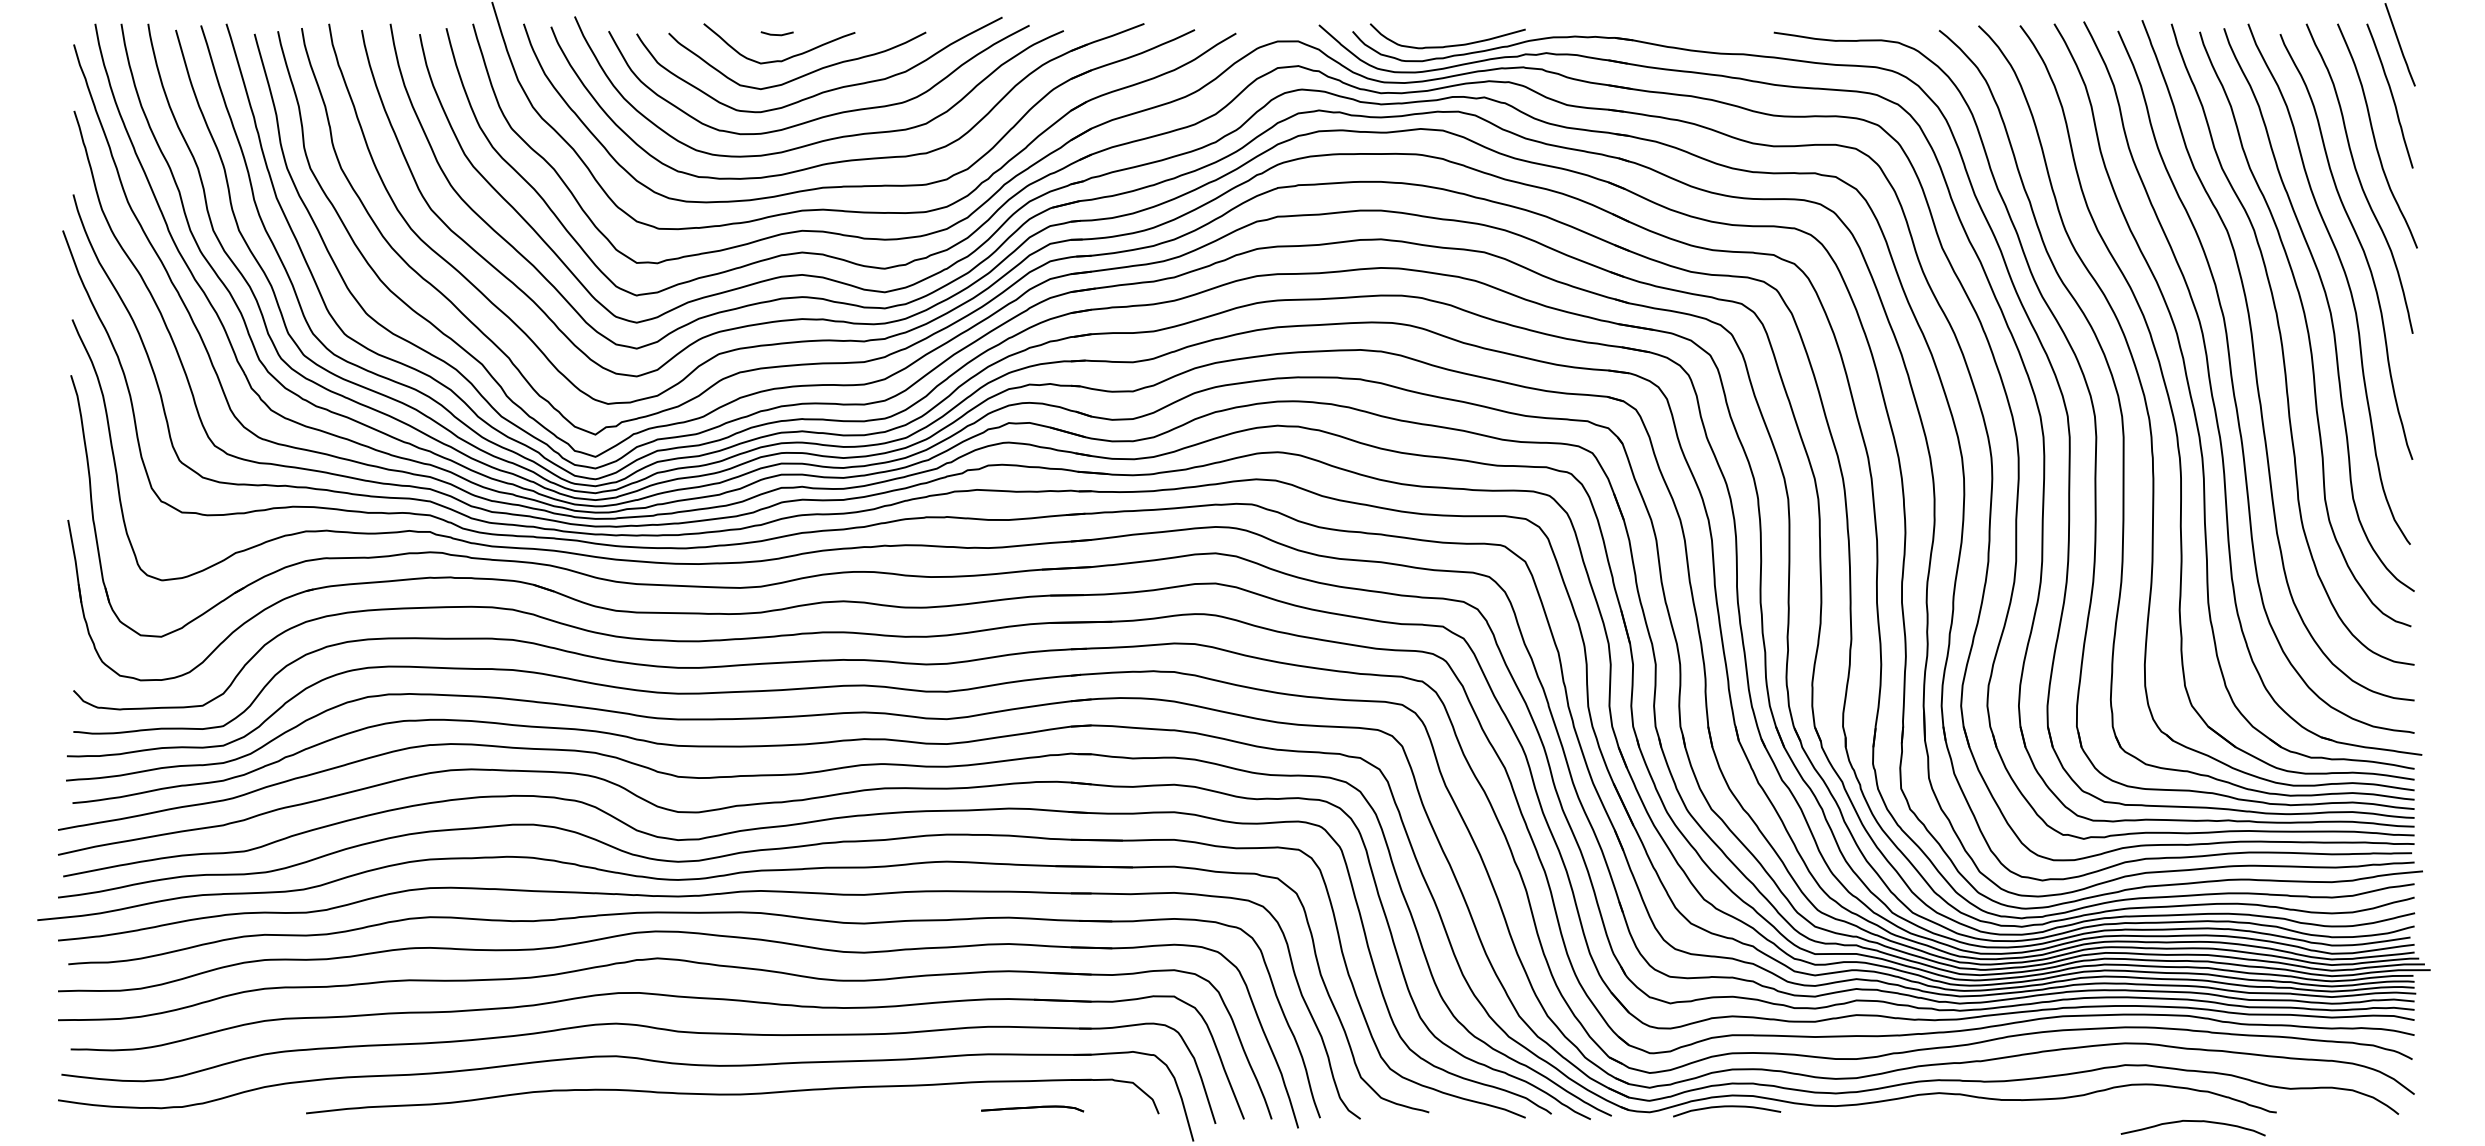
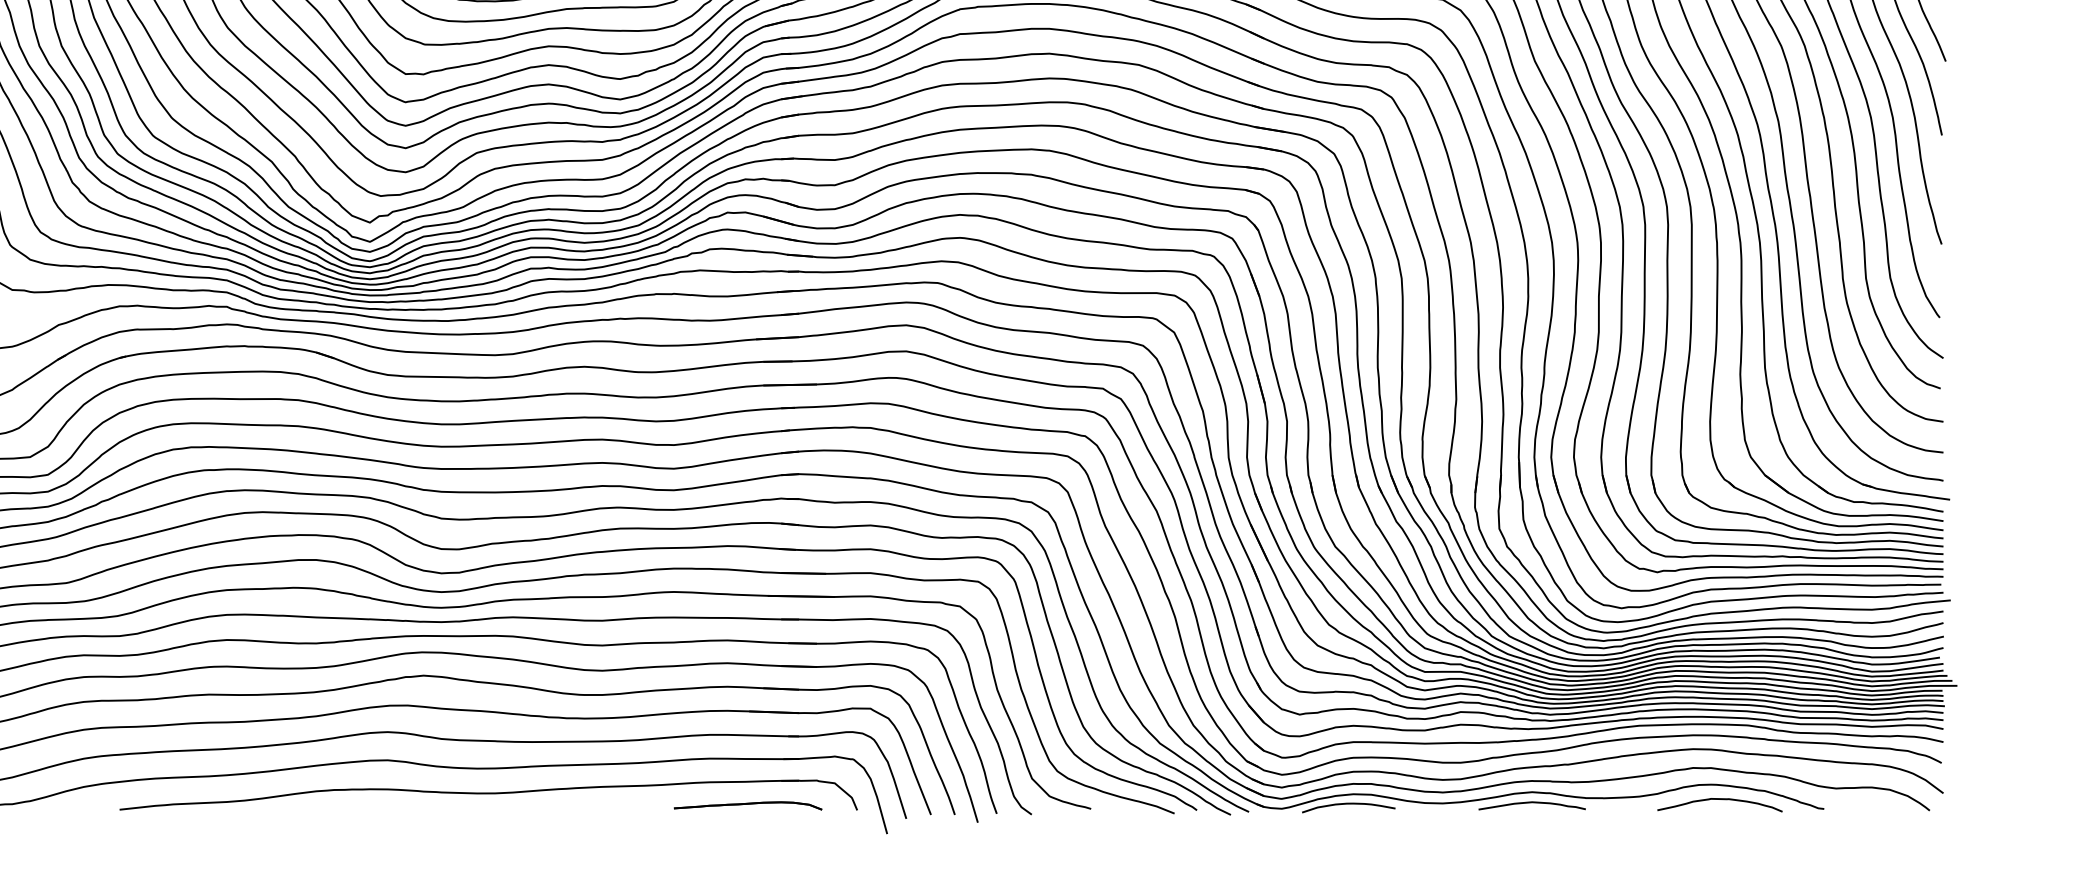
curve: (1939, 1105) -> (1532, 802), added
part: (1032, 1108) -> (747, 805), size x1.67
curve: (2192, 1121) -> (1719, 799), moved

